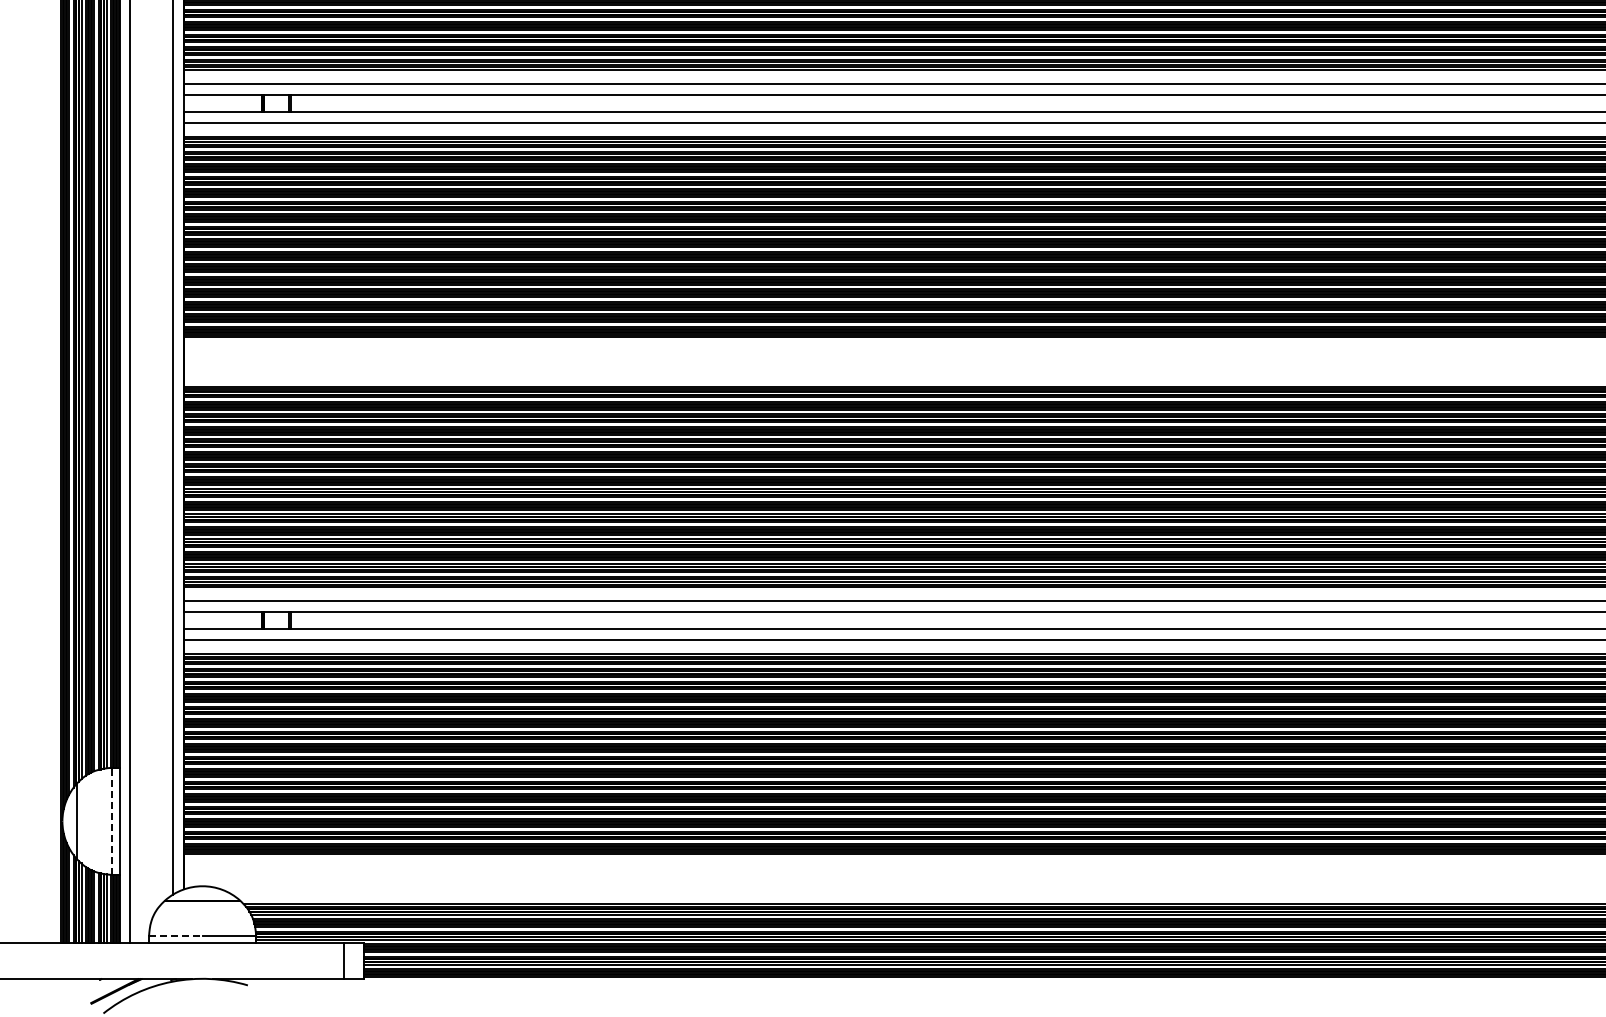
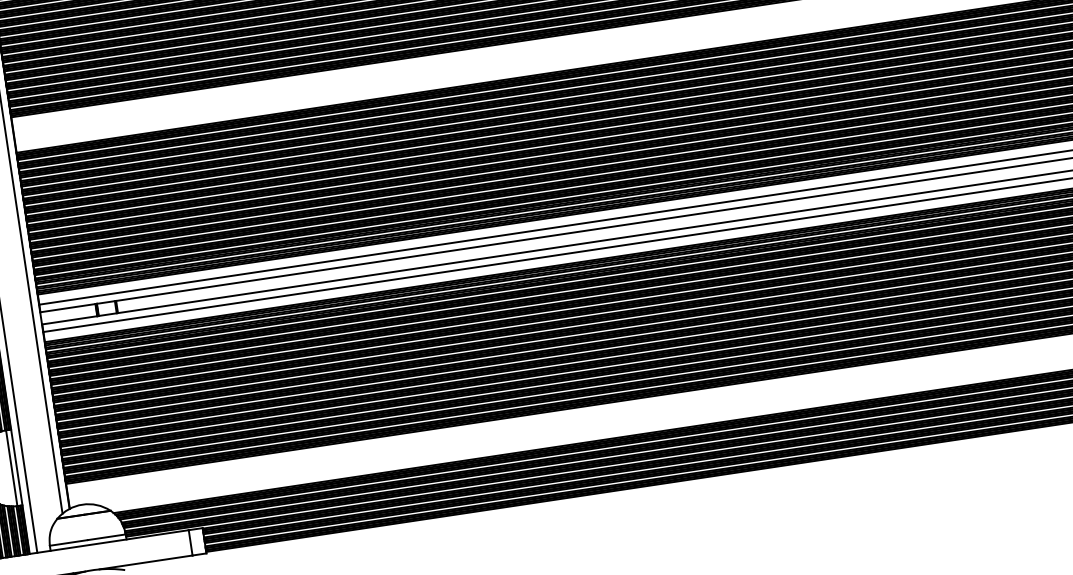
line: (112, 821) -> (11, 468), dashed -> solid
line: (175, 936) -> (68, 543), dashed -> solid

